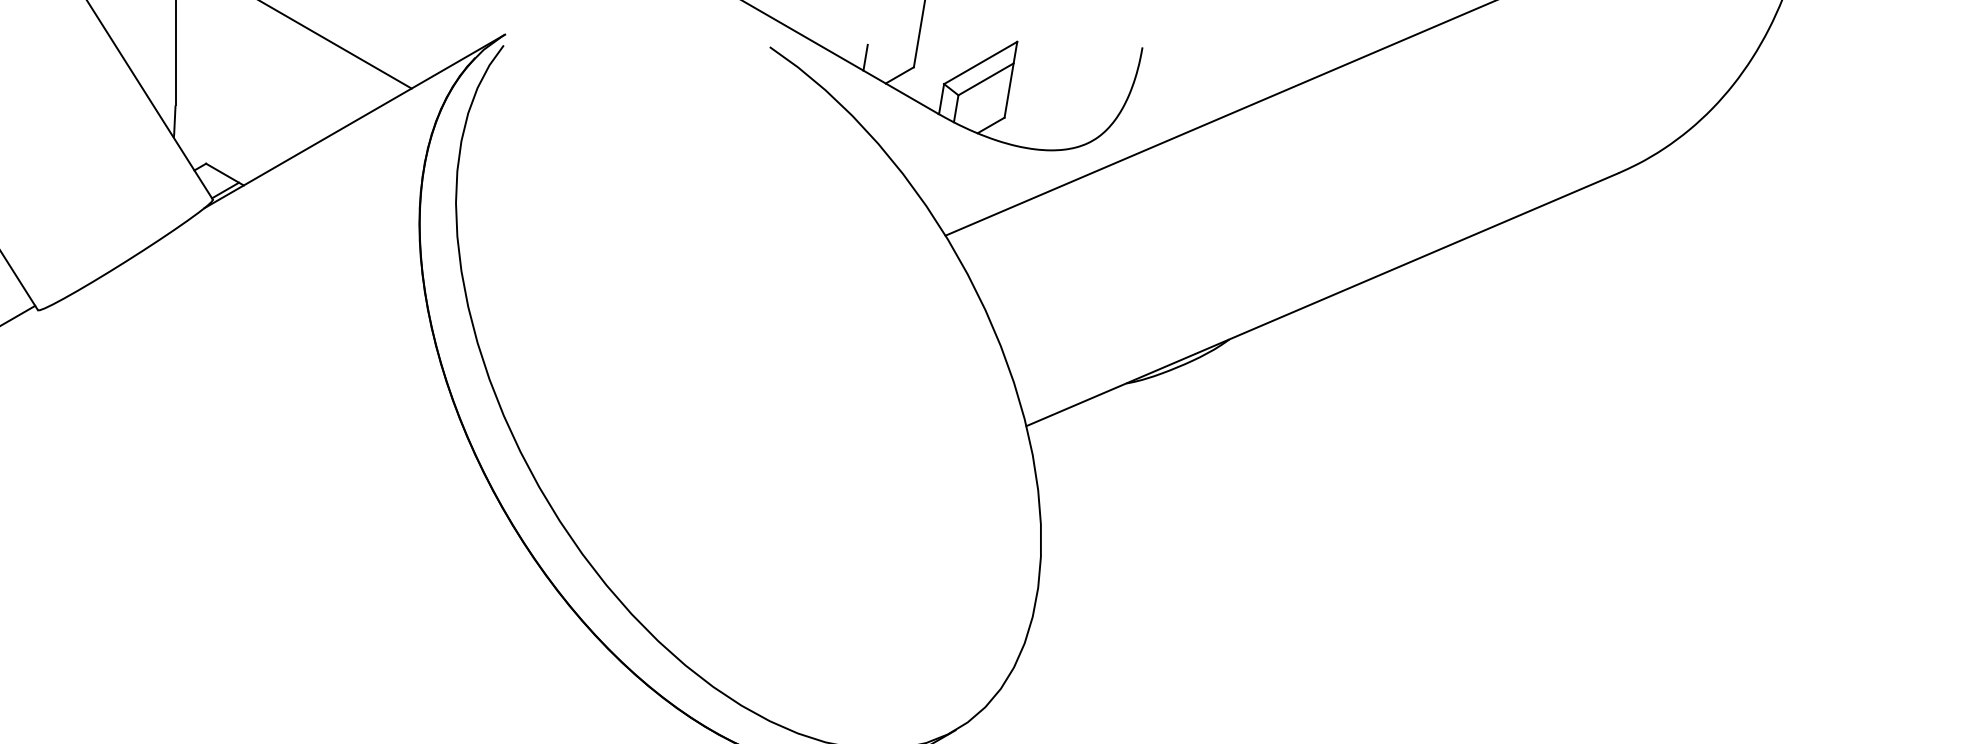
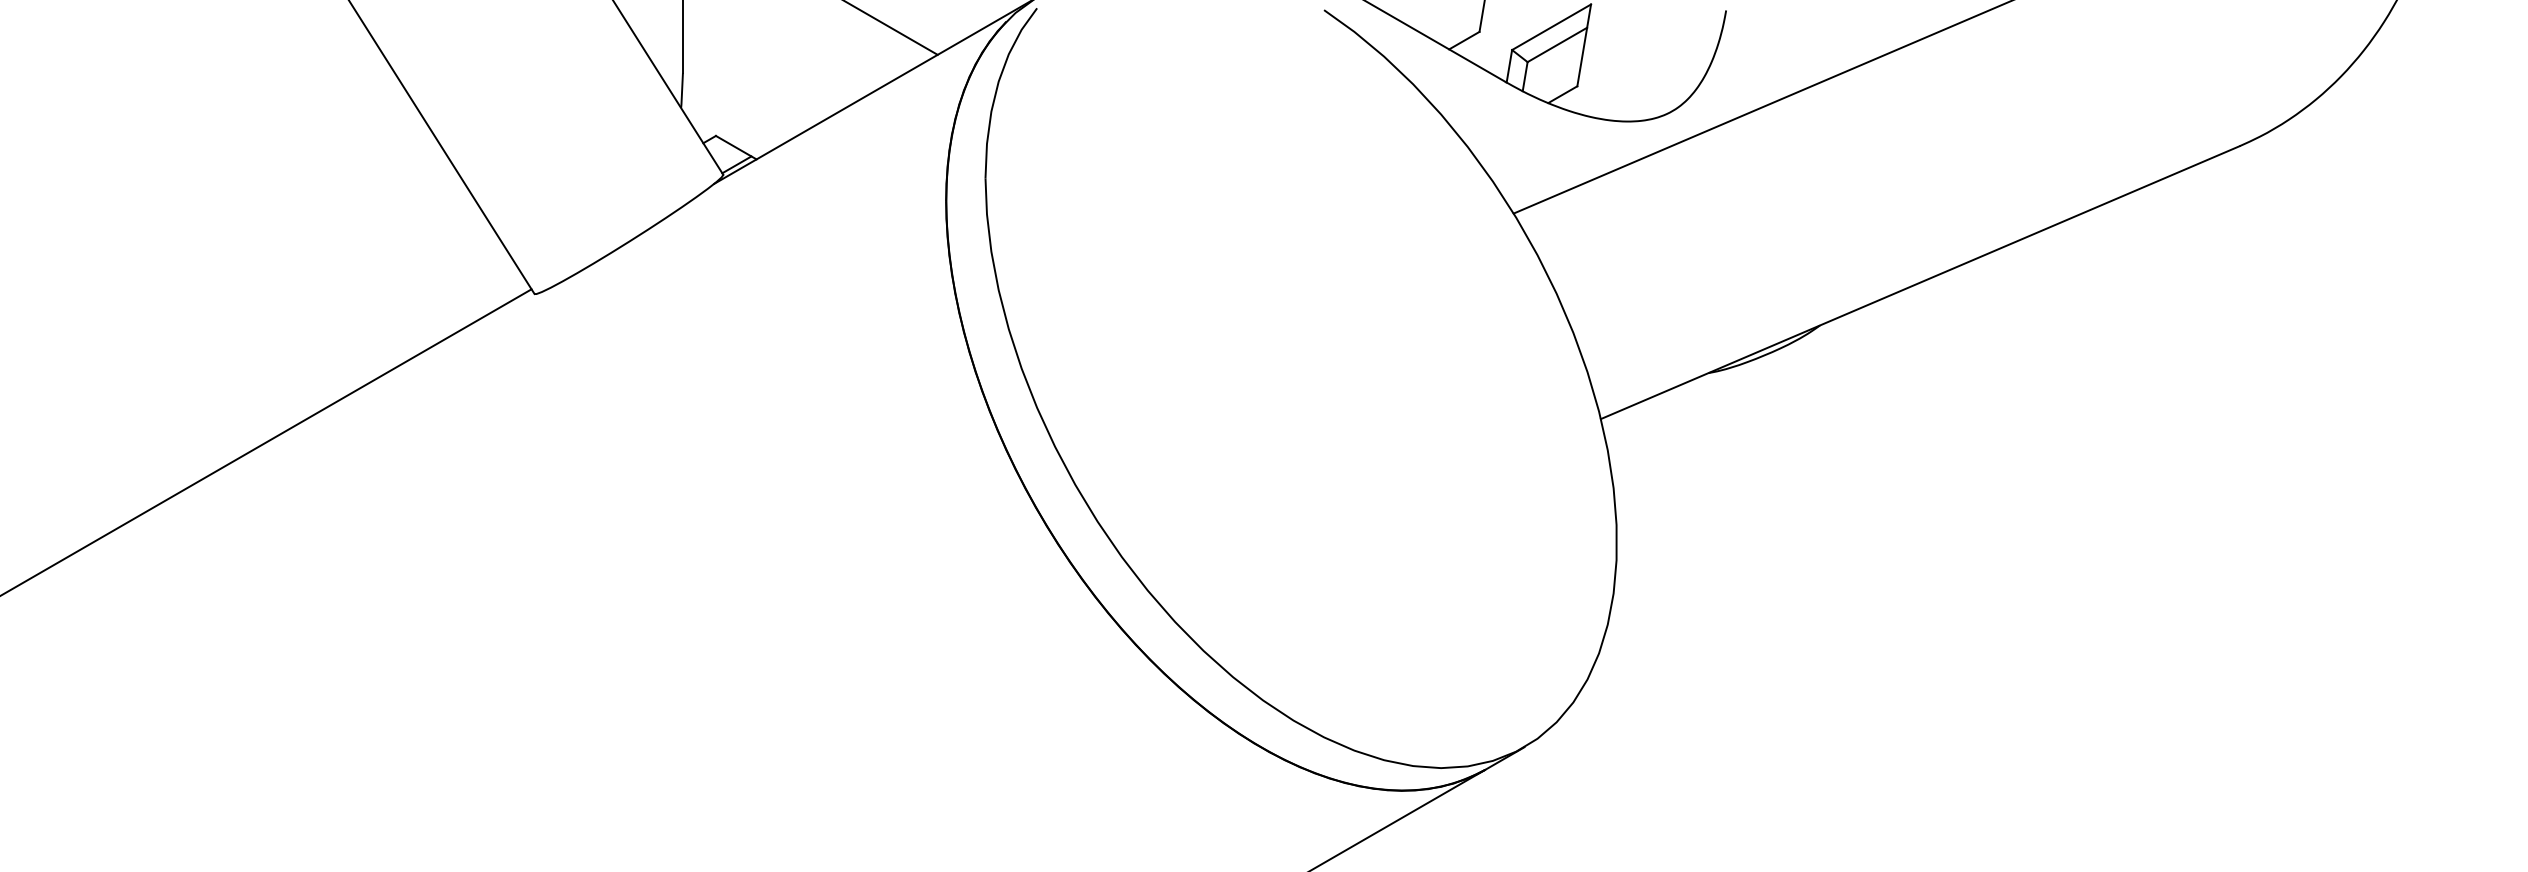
line: (865, 57) -> (1427, 21), removed

